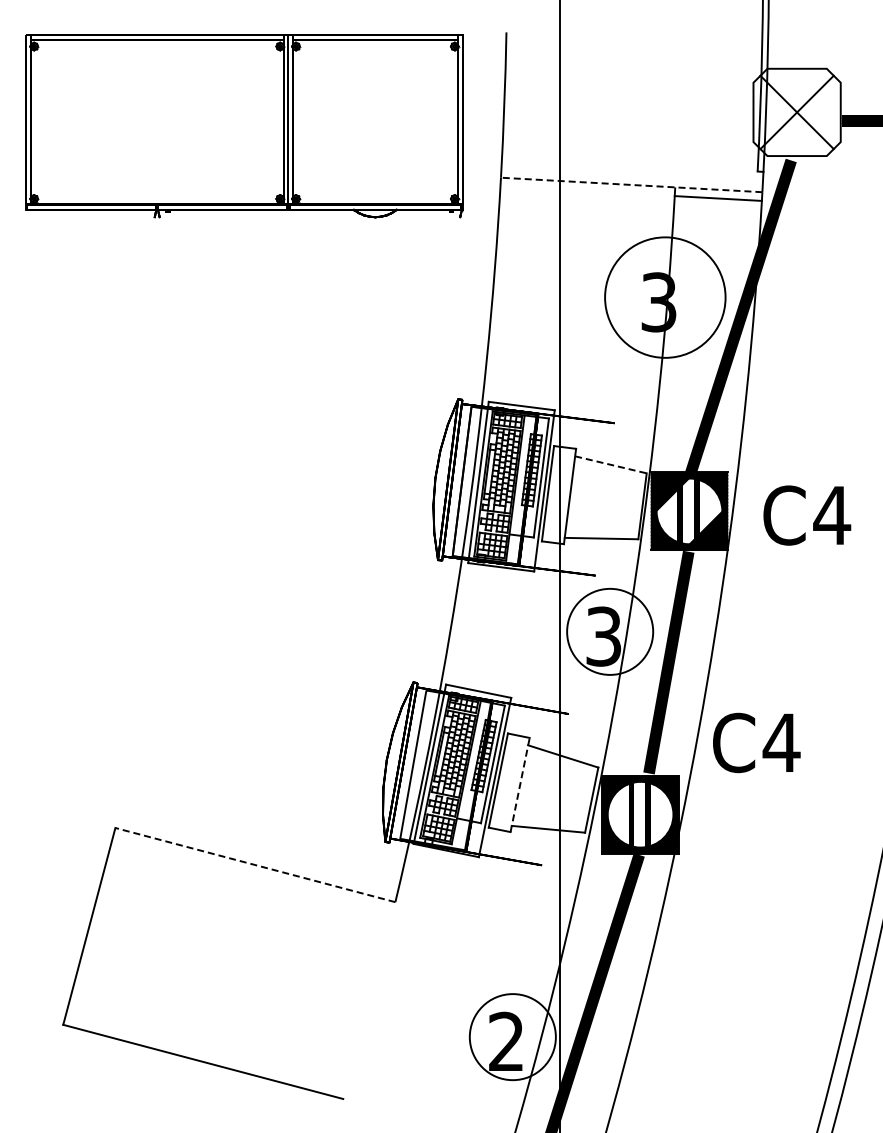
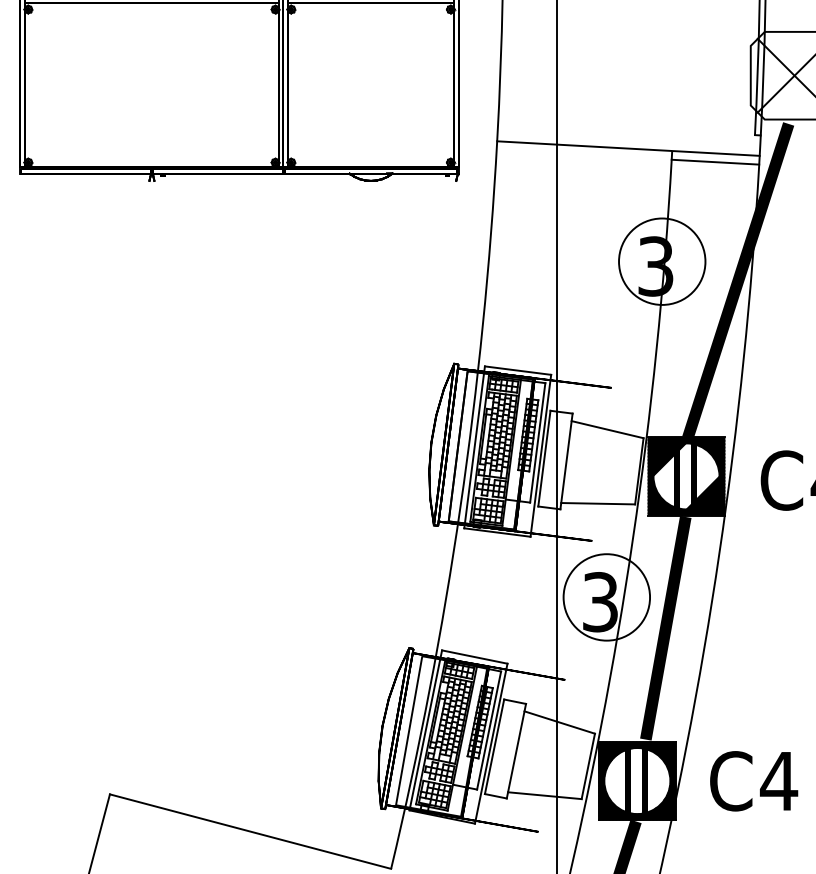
line: (631, 184) -> (628, 148), dashed -> solid
circle: (665, 297) -> (662, 261), size x0.71
line: (610, 464) -> (607, 429), dashed -> solid
text: (756, 742) -> (753, 780), moved
line: (520, 784) -> (516, 750), dashed -> solid
line: (255, 865) -> (250, 832), dashed -> solid

